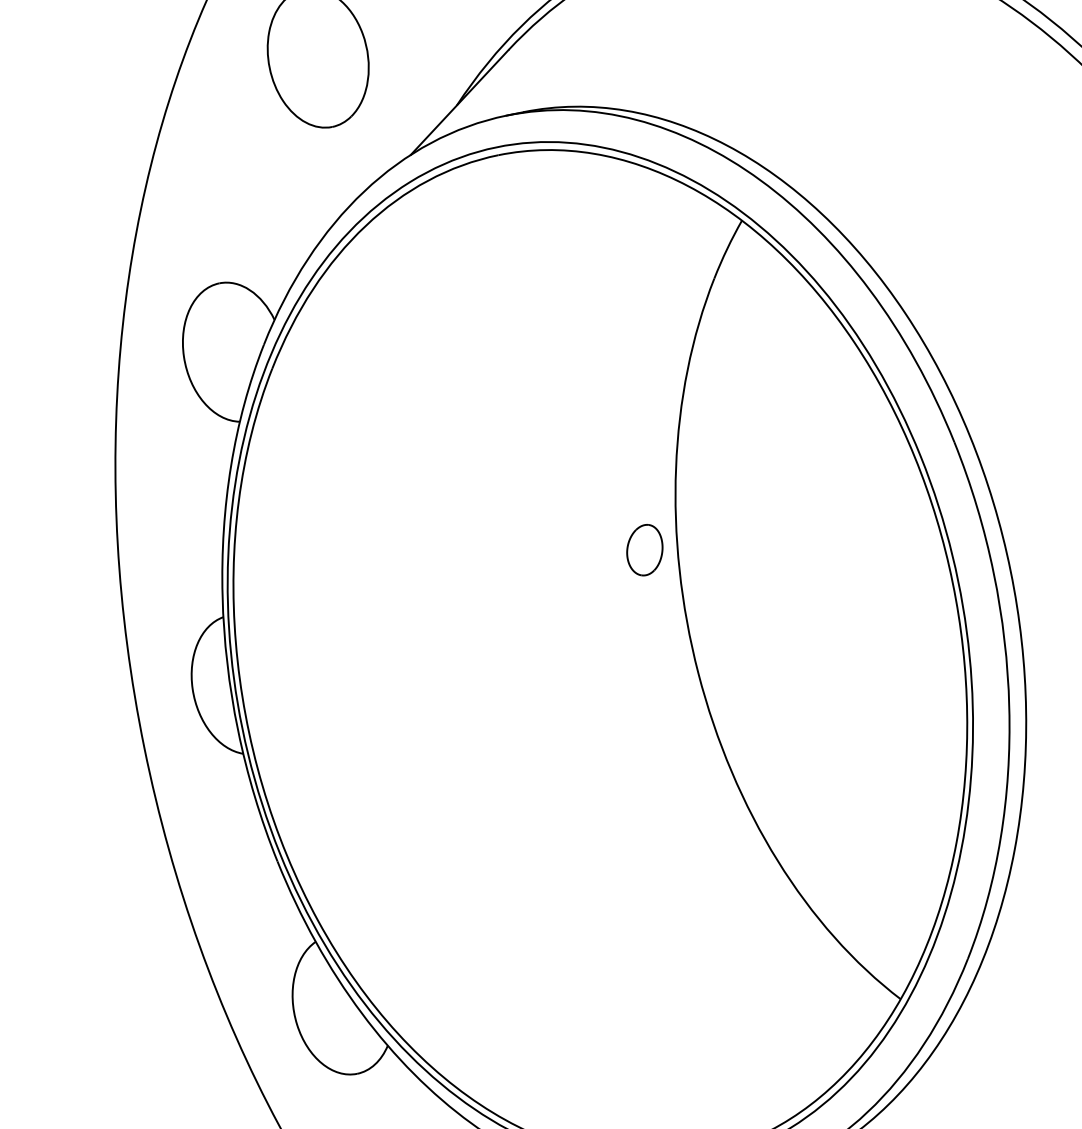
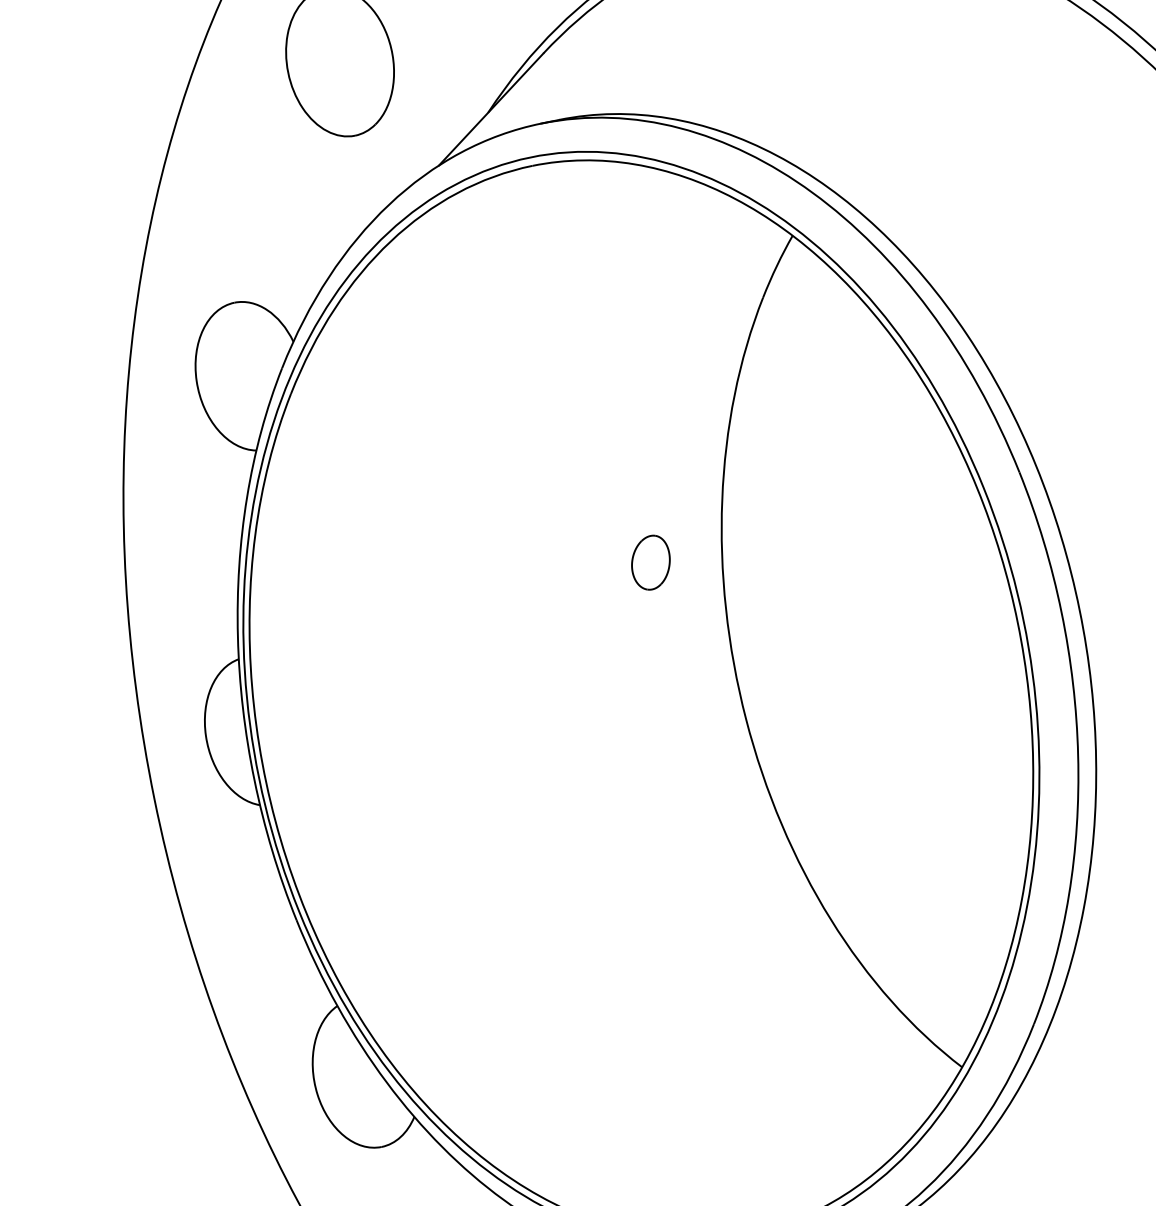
part: (644, 549) -> (650, 562), moved

